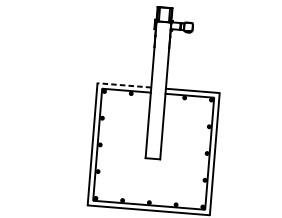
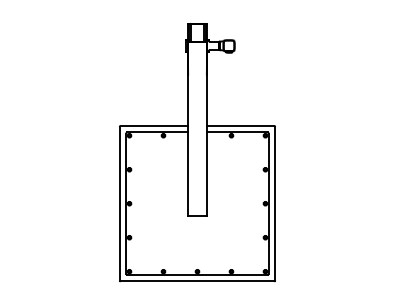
line: (124, 85) -> (154, 126), dashed -> solid

